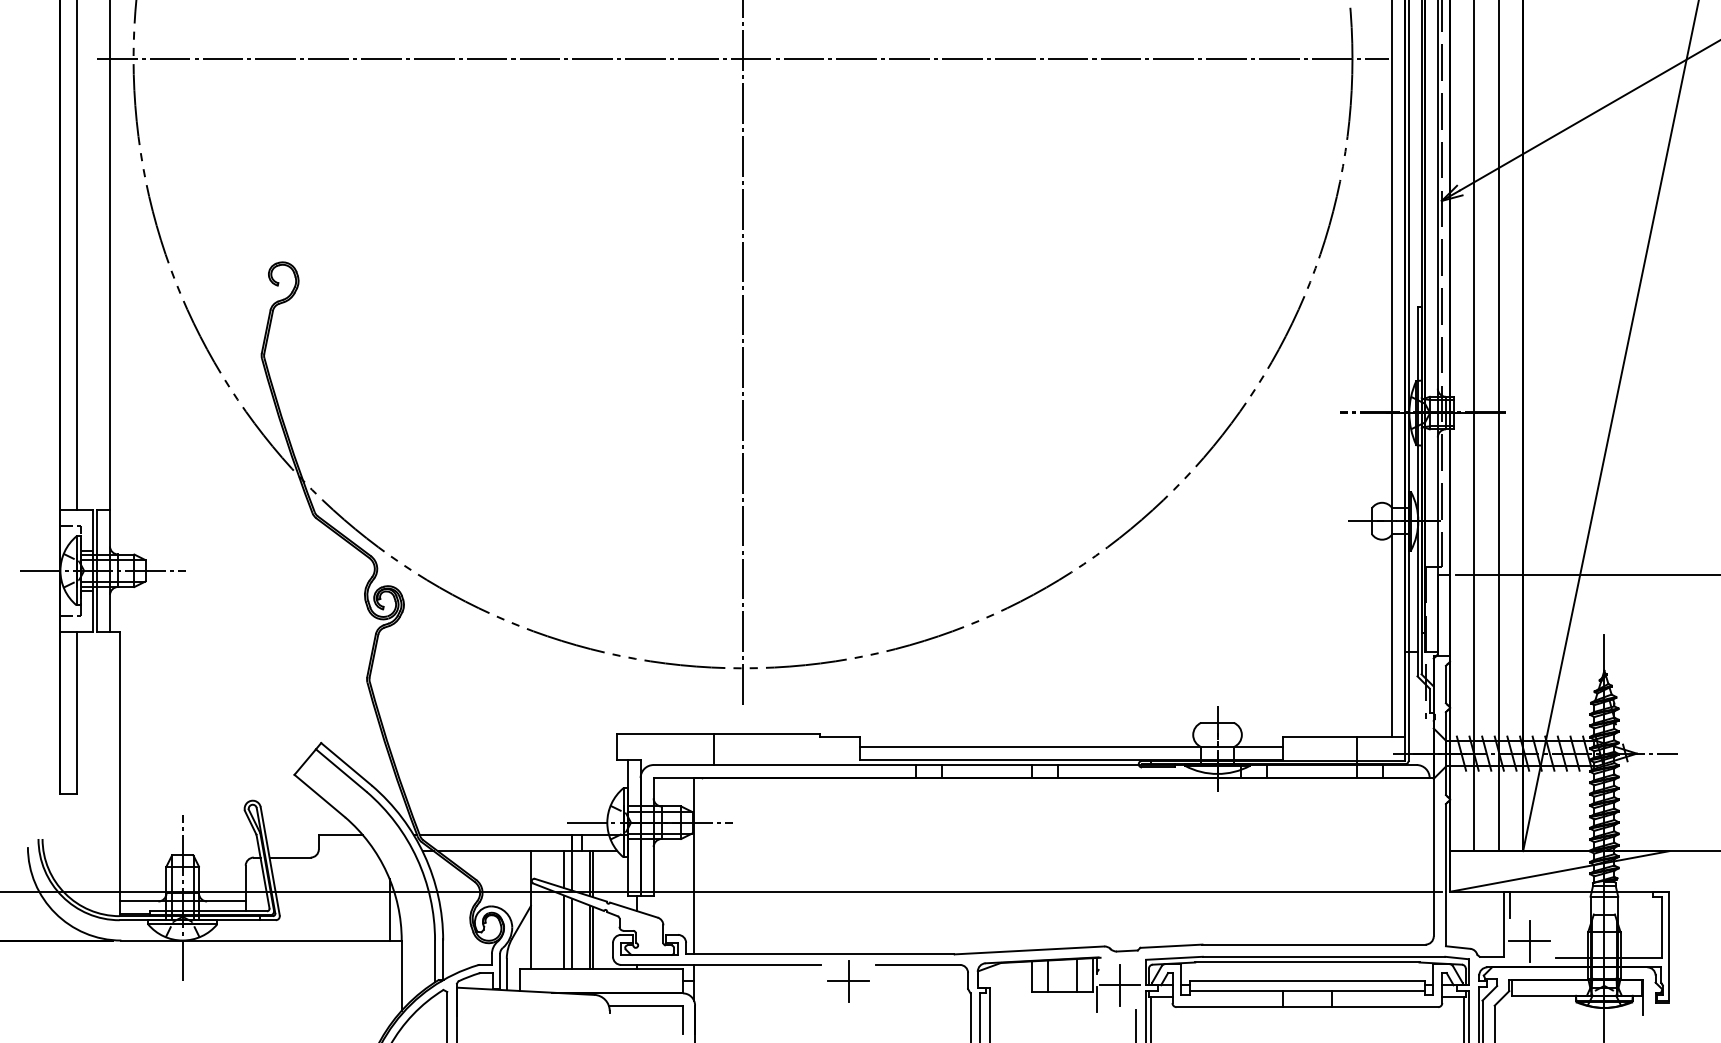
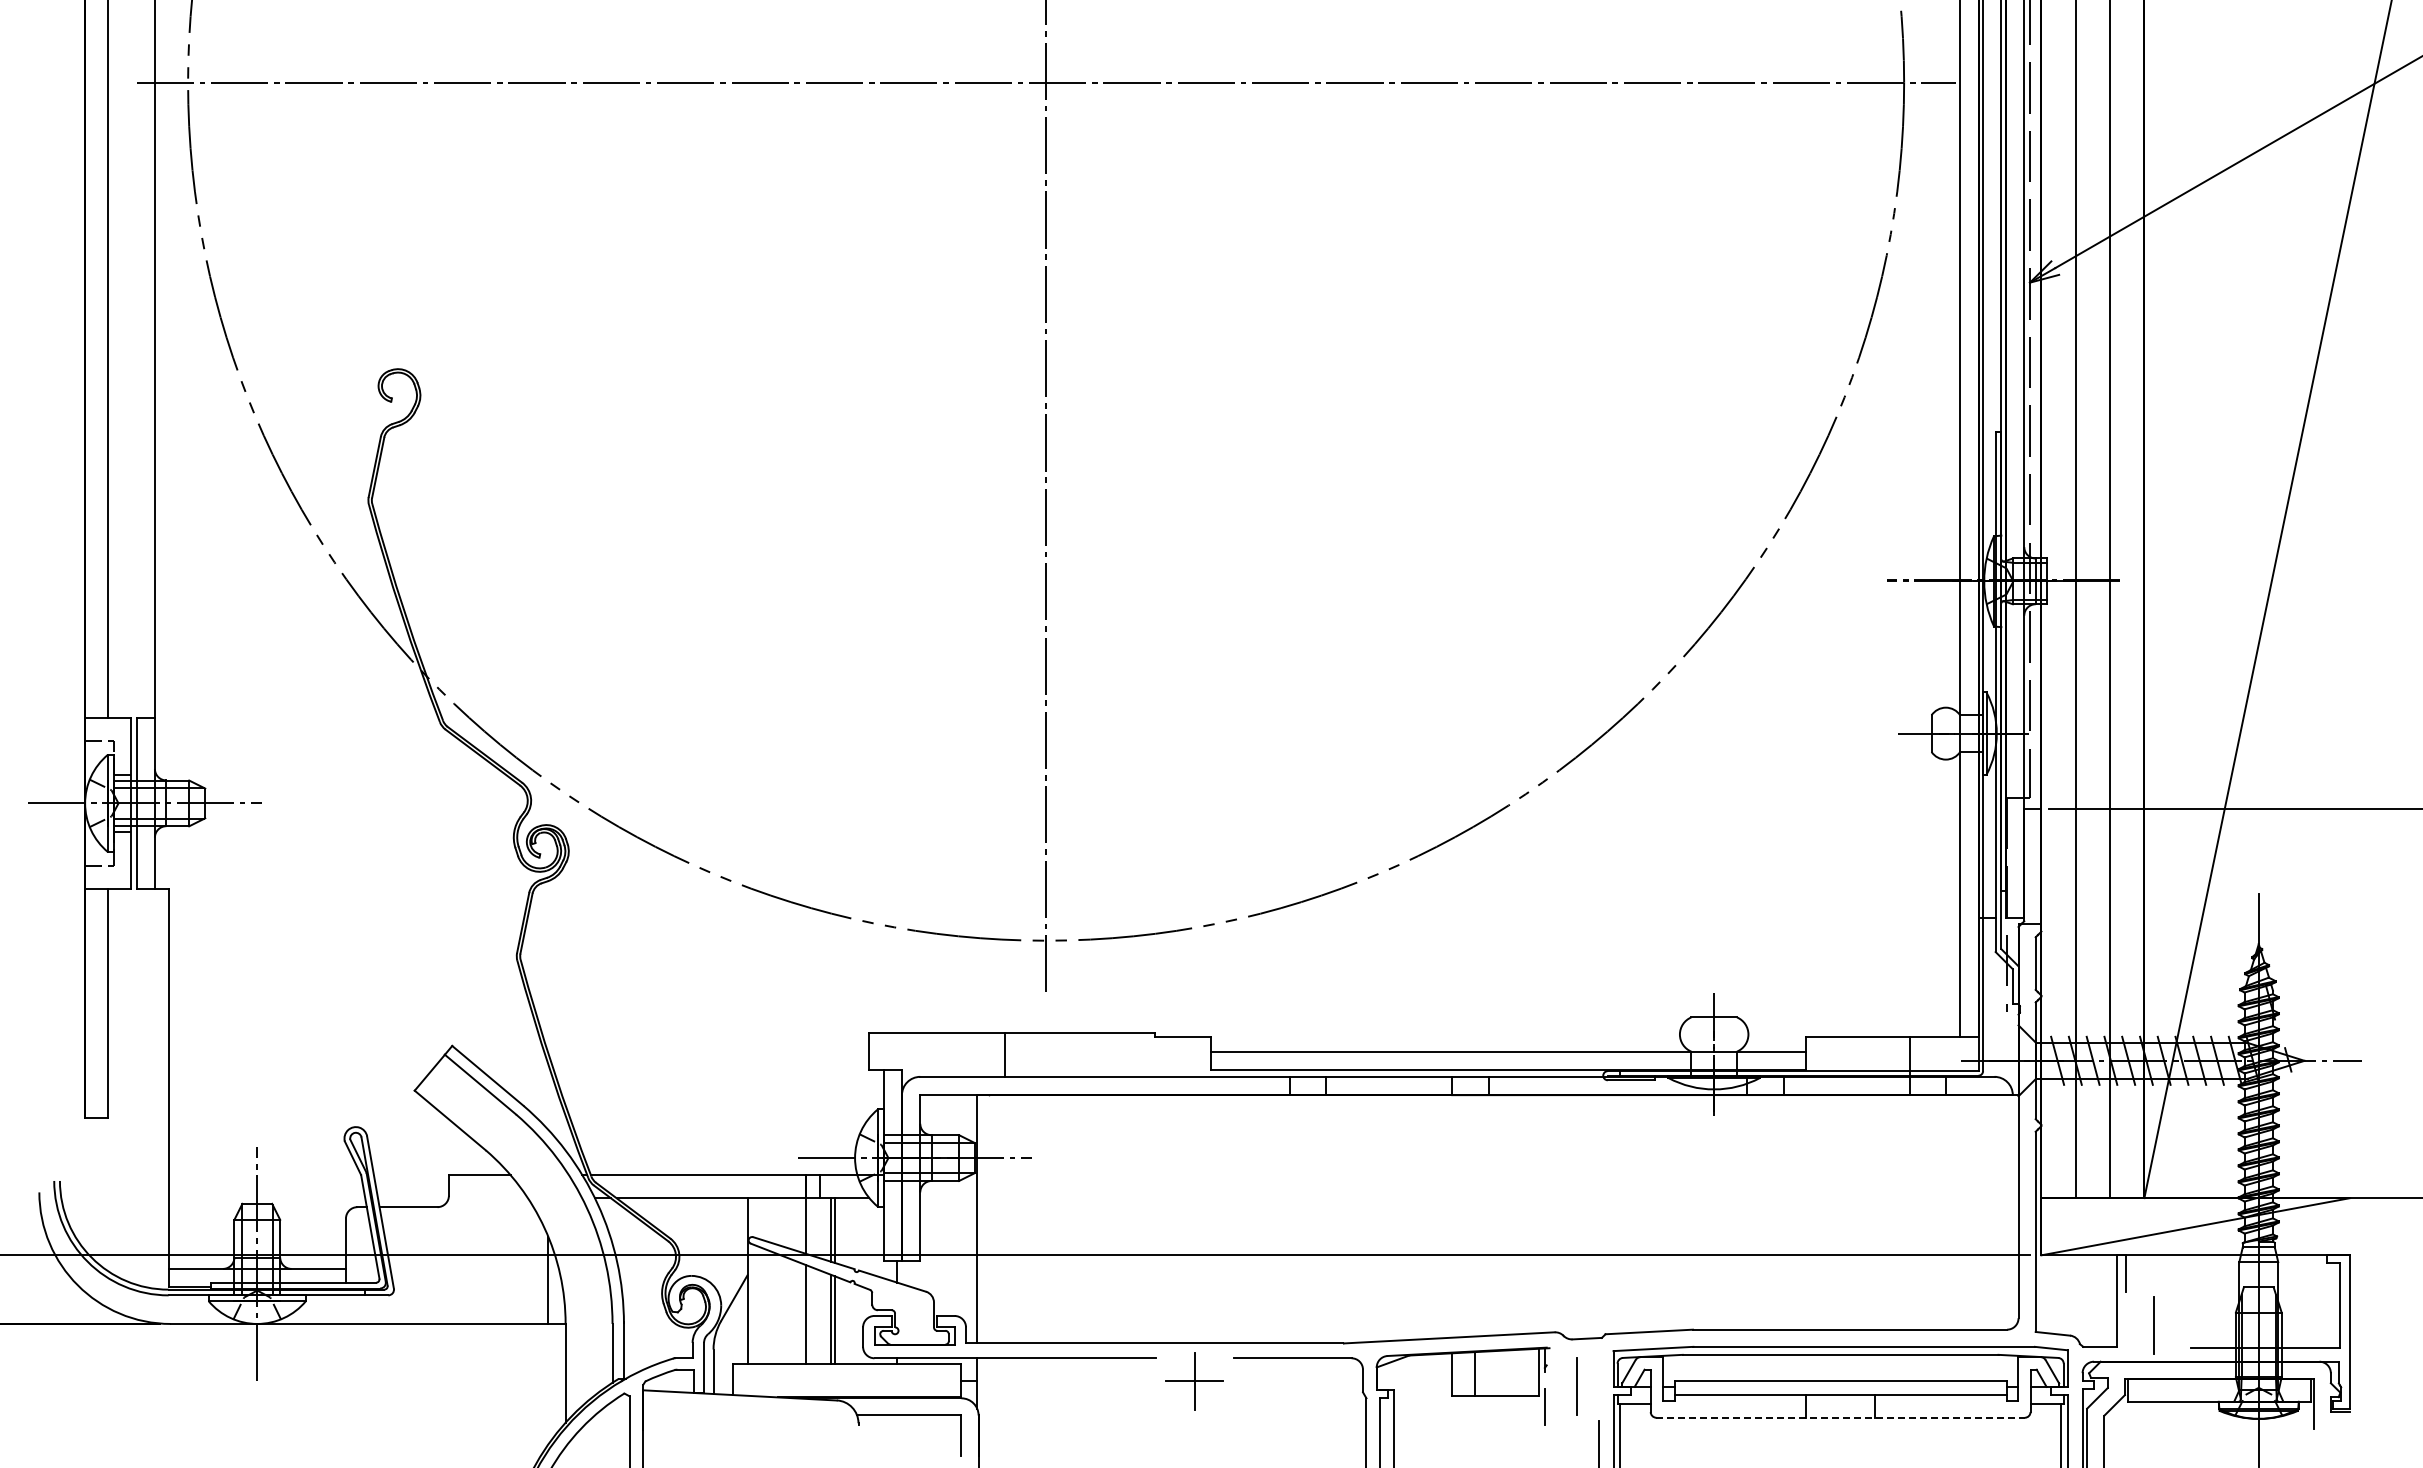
line: (564, 869) -> (794, 1224), removed
line: (564, 932) -> (794, 1312), removed
line: (1529, 941) -> (2153, 1325), removed
line: (1077, 975) -> (1516, 1372), removed
line: (1119, 984) -> (1576, 1386), removed
line: (1307, 1006) -> (1841, 1417), solid -> dashed

